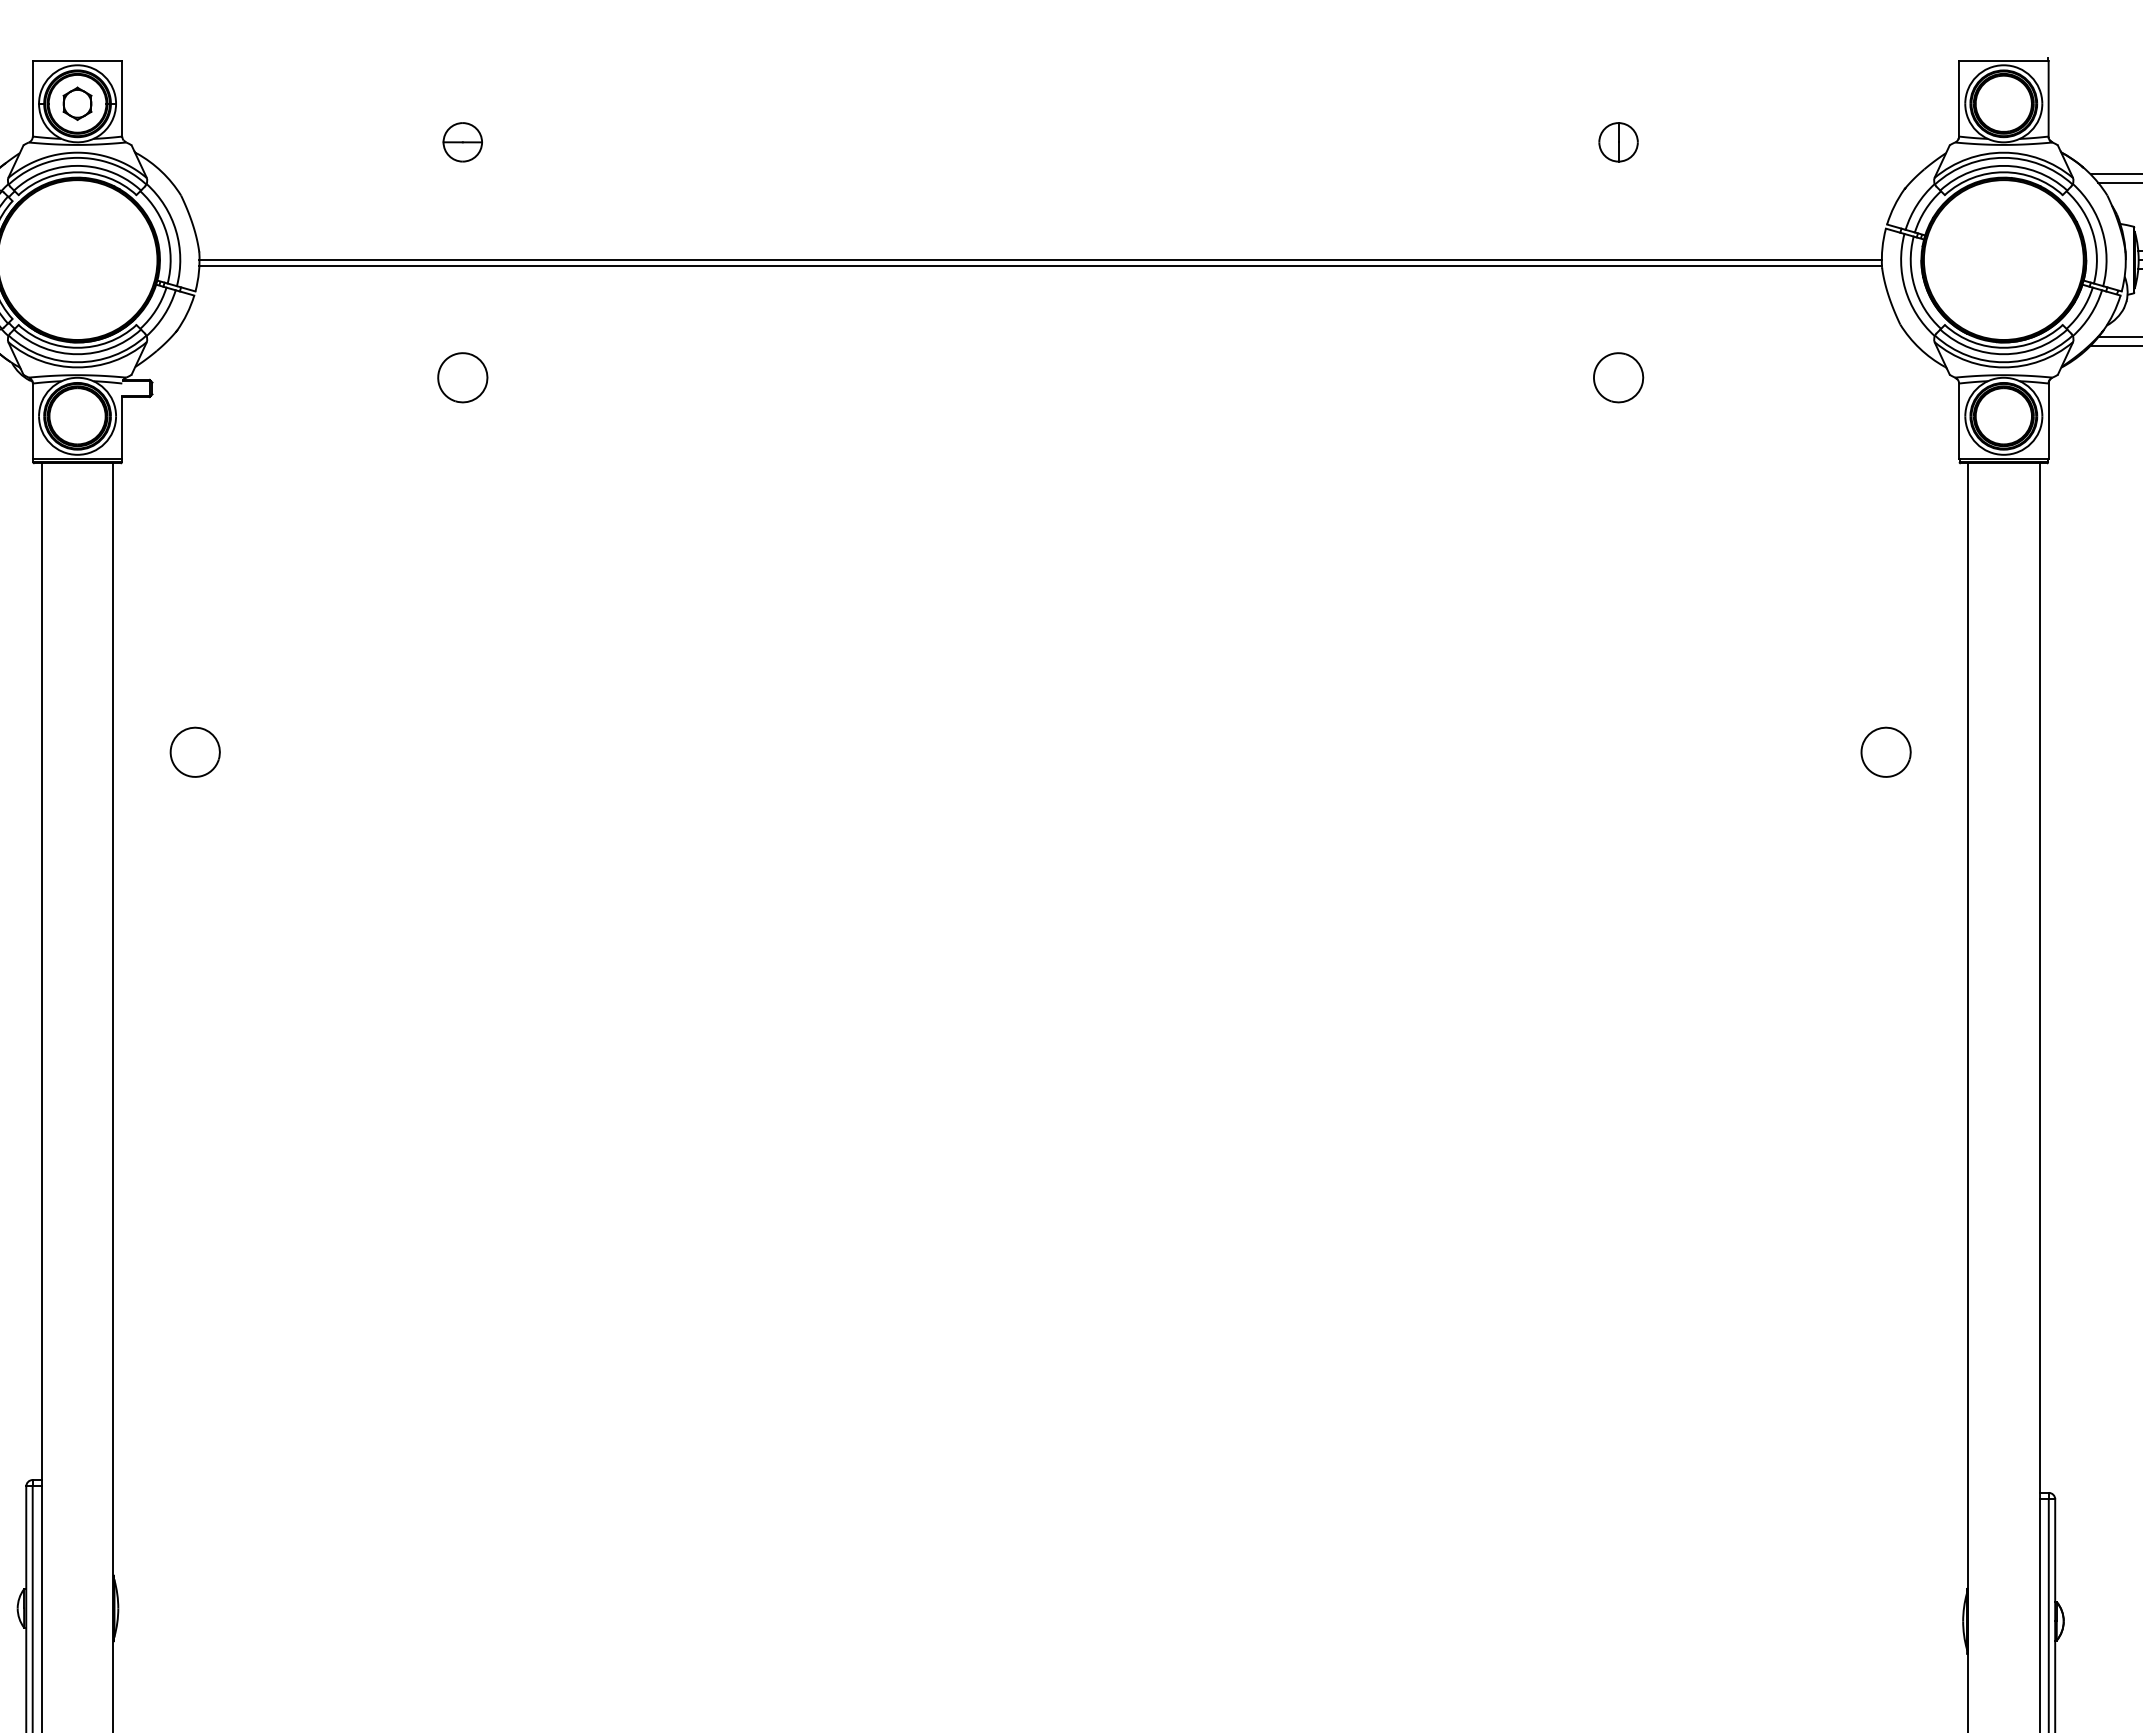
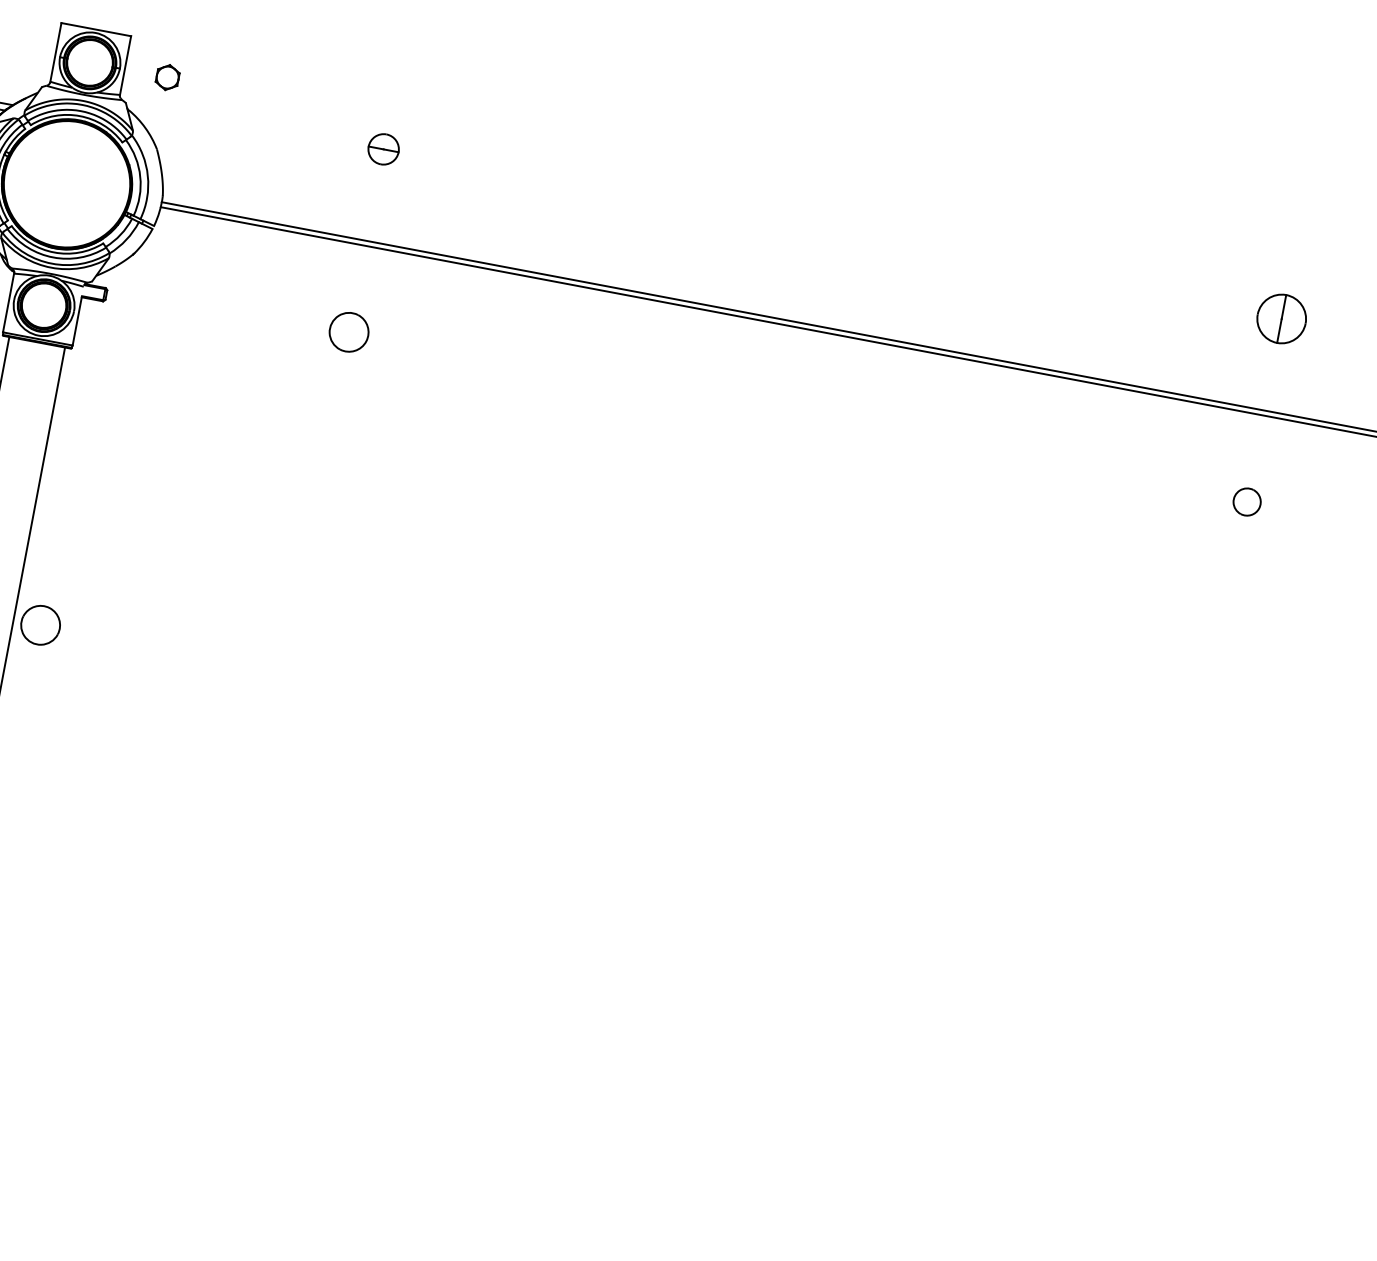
part: (77, 103) -> (167, 77), moved
part: (1618, 142) -> (1281, 319), size x1.6
part: (1618, 377) -> (1247, 501), size x0.7
part: (194, 751) -> (40, 624), moved

